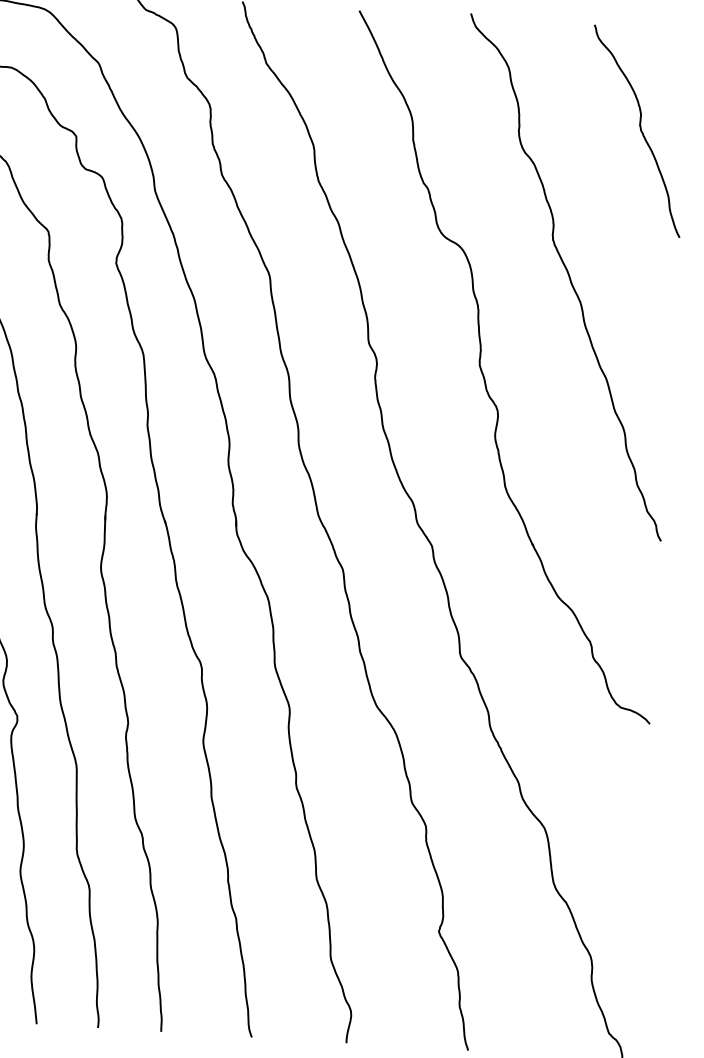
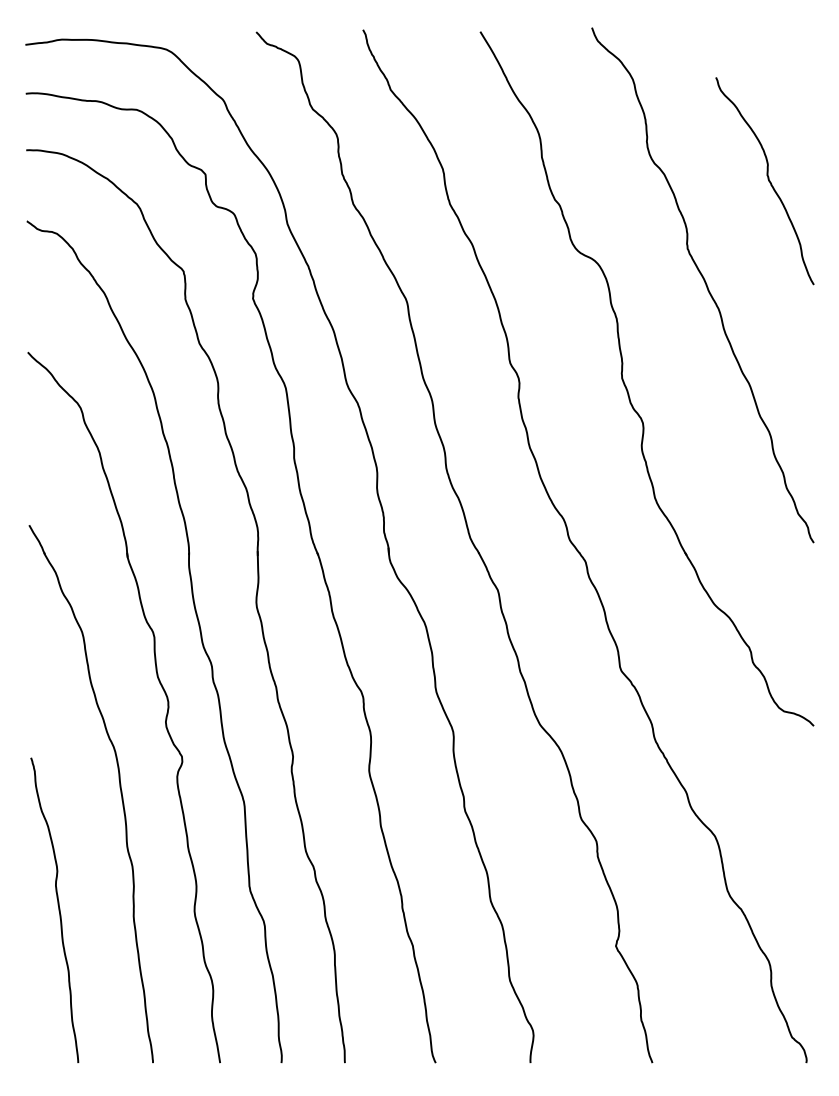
curve: (639, 129) -> (767, 179), moved

